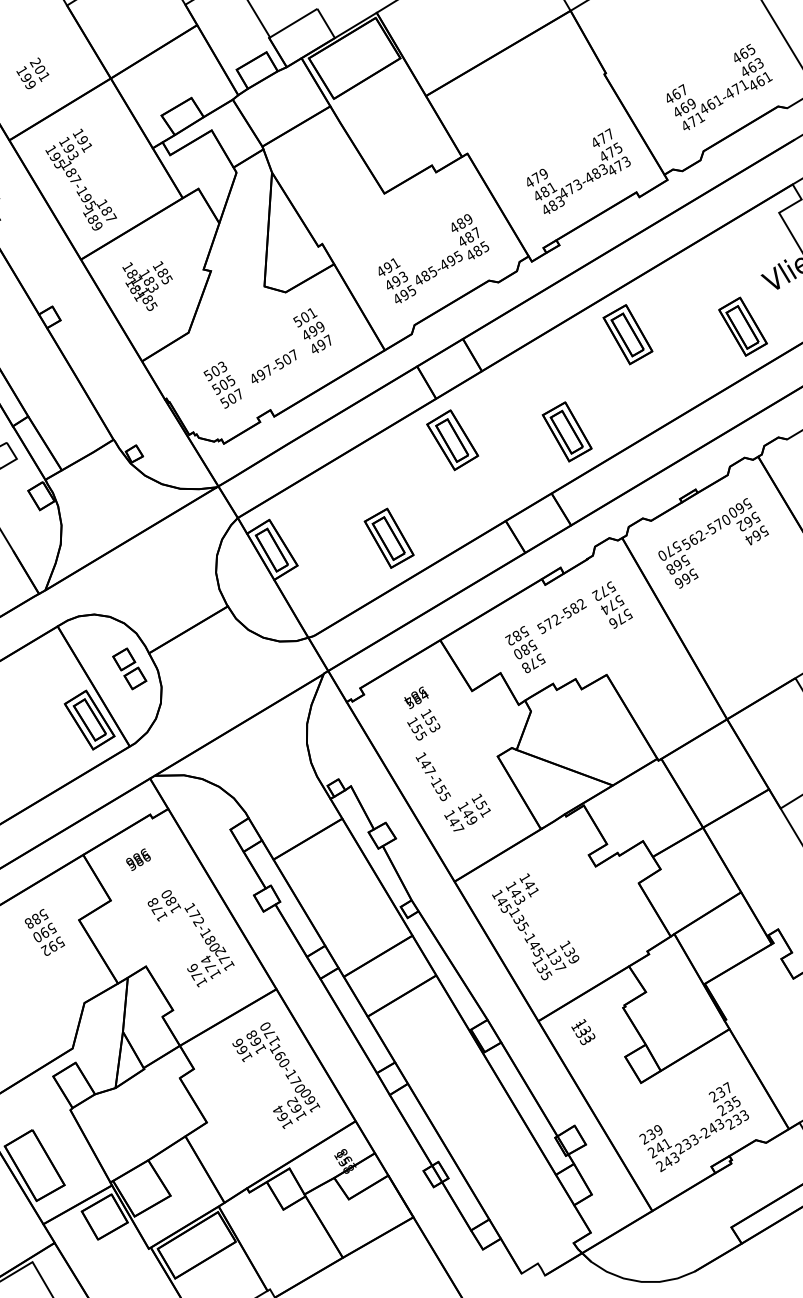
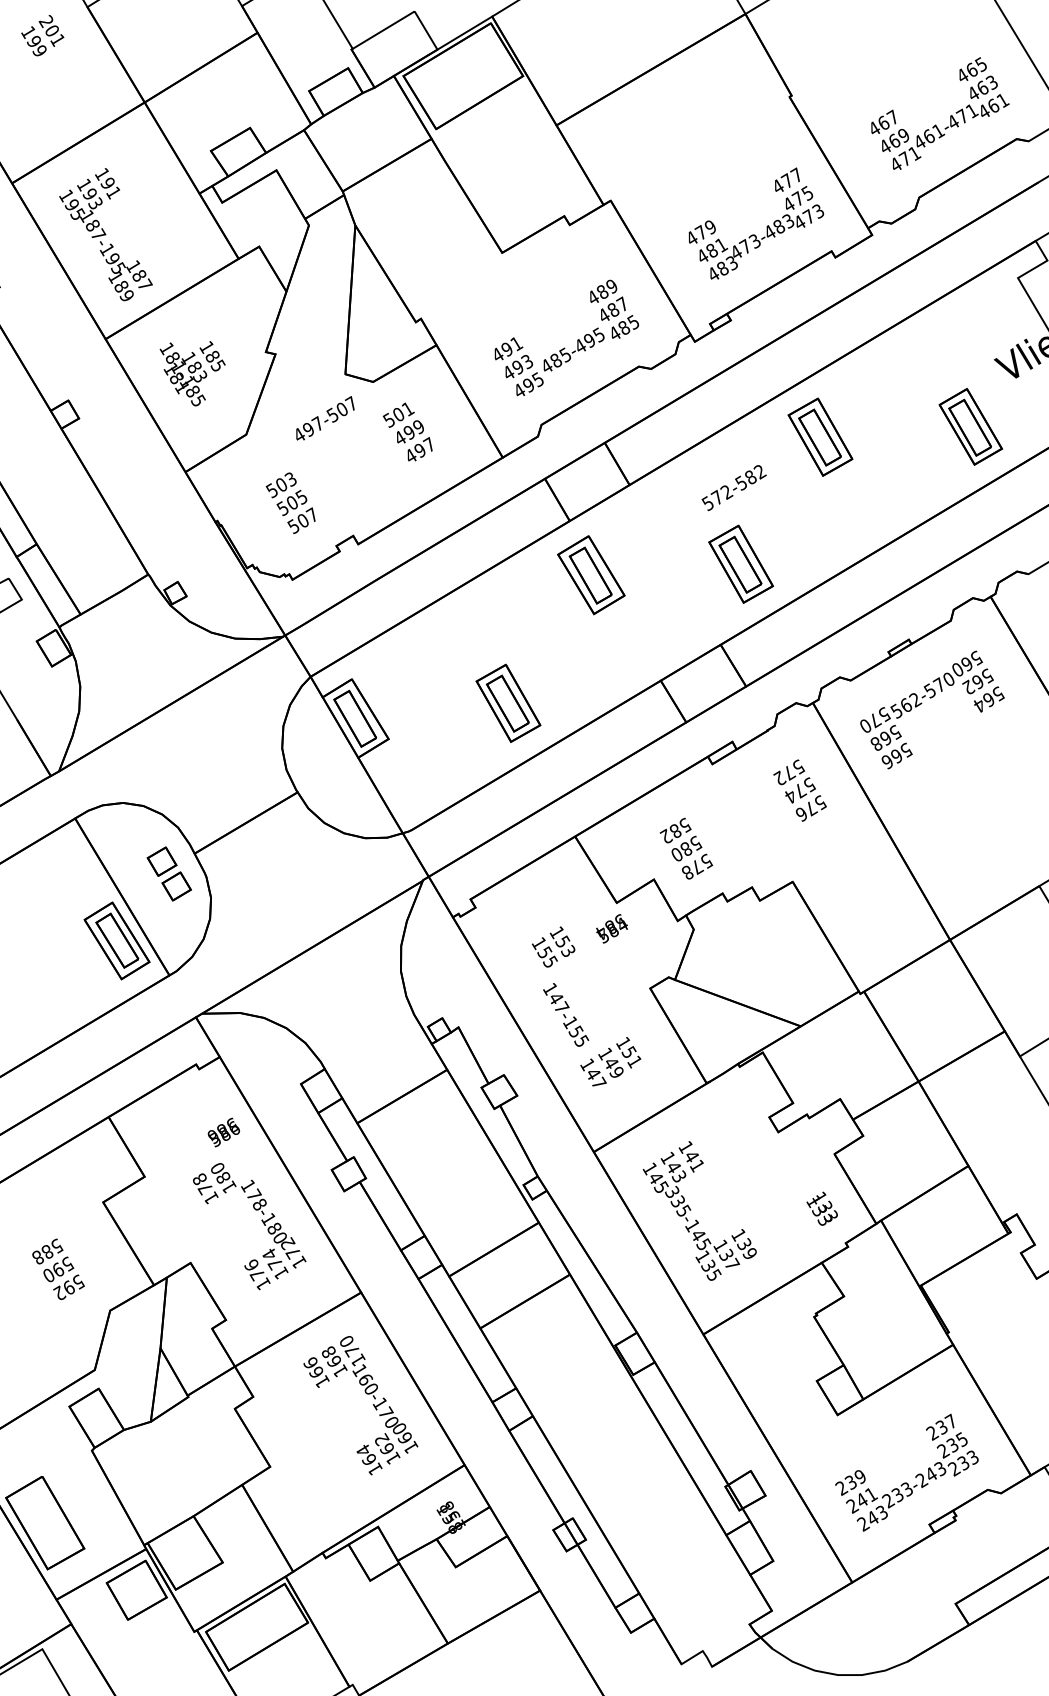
text: (32, 73) -> (42, 35), moved
text: (273, 365) -> (324, 417), moved
text: (561, 616) -> (733, 487), moved
text: (416, 697) -> (612, 928), moved
text: (138, 859) -> (223, 1132), moved
text: (514, 912) -> (672, 1192), 135-145 -> 335-145
text: (198, 921) -> (259, 1204), 172-180 -> 178-180
text: (44, 932) -> (57, 1269), moved
text: (583, 1032) -> (822, 1209), moved

